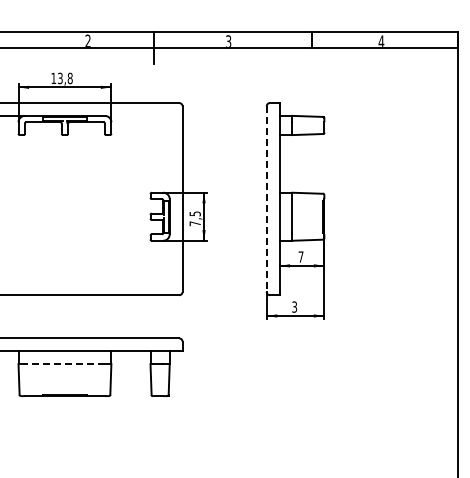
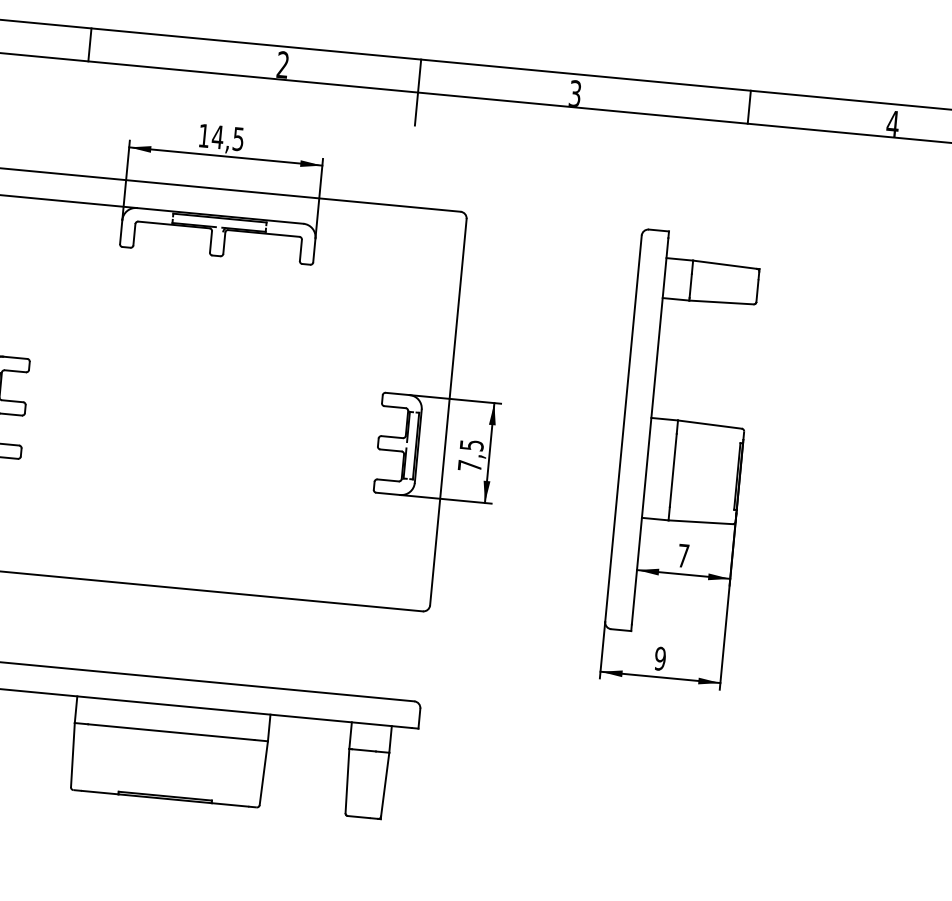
text: (64, 78) -> (226, 138), 13,8 -> 14,5
line: (266, 199) -> (622, 429), dashed -> solid
text: (294, 306) -> (660, 657), 3 -> 9
line: (64, 364) -> (170, 732), dashed -> solid

